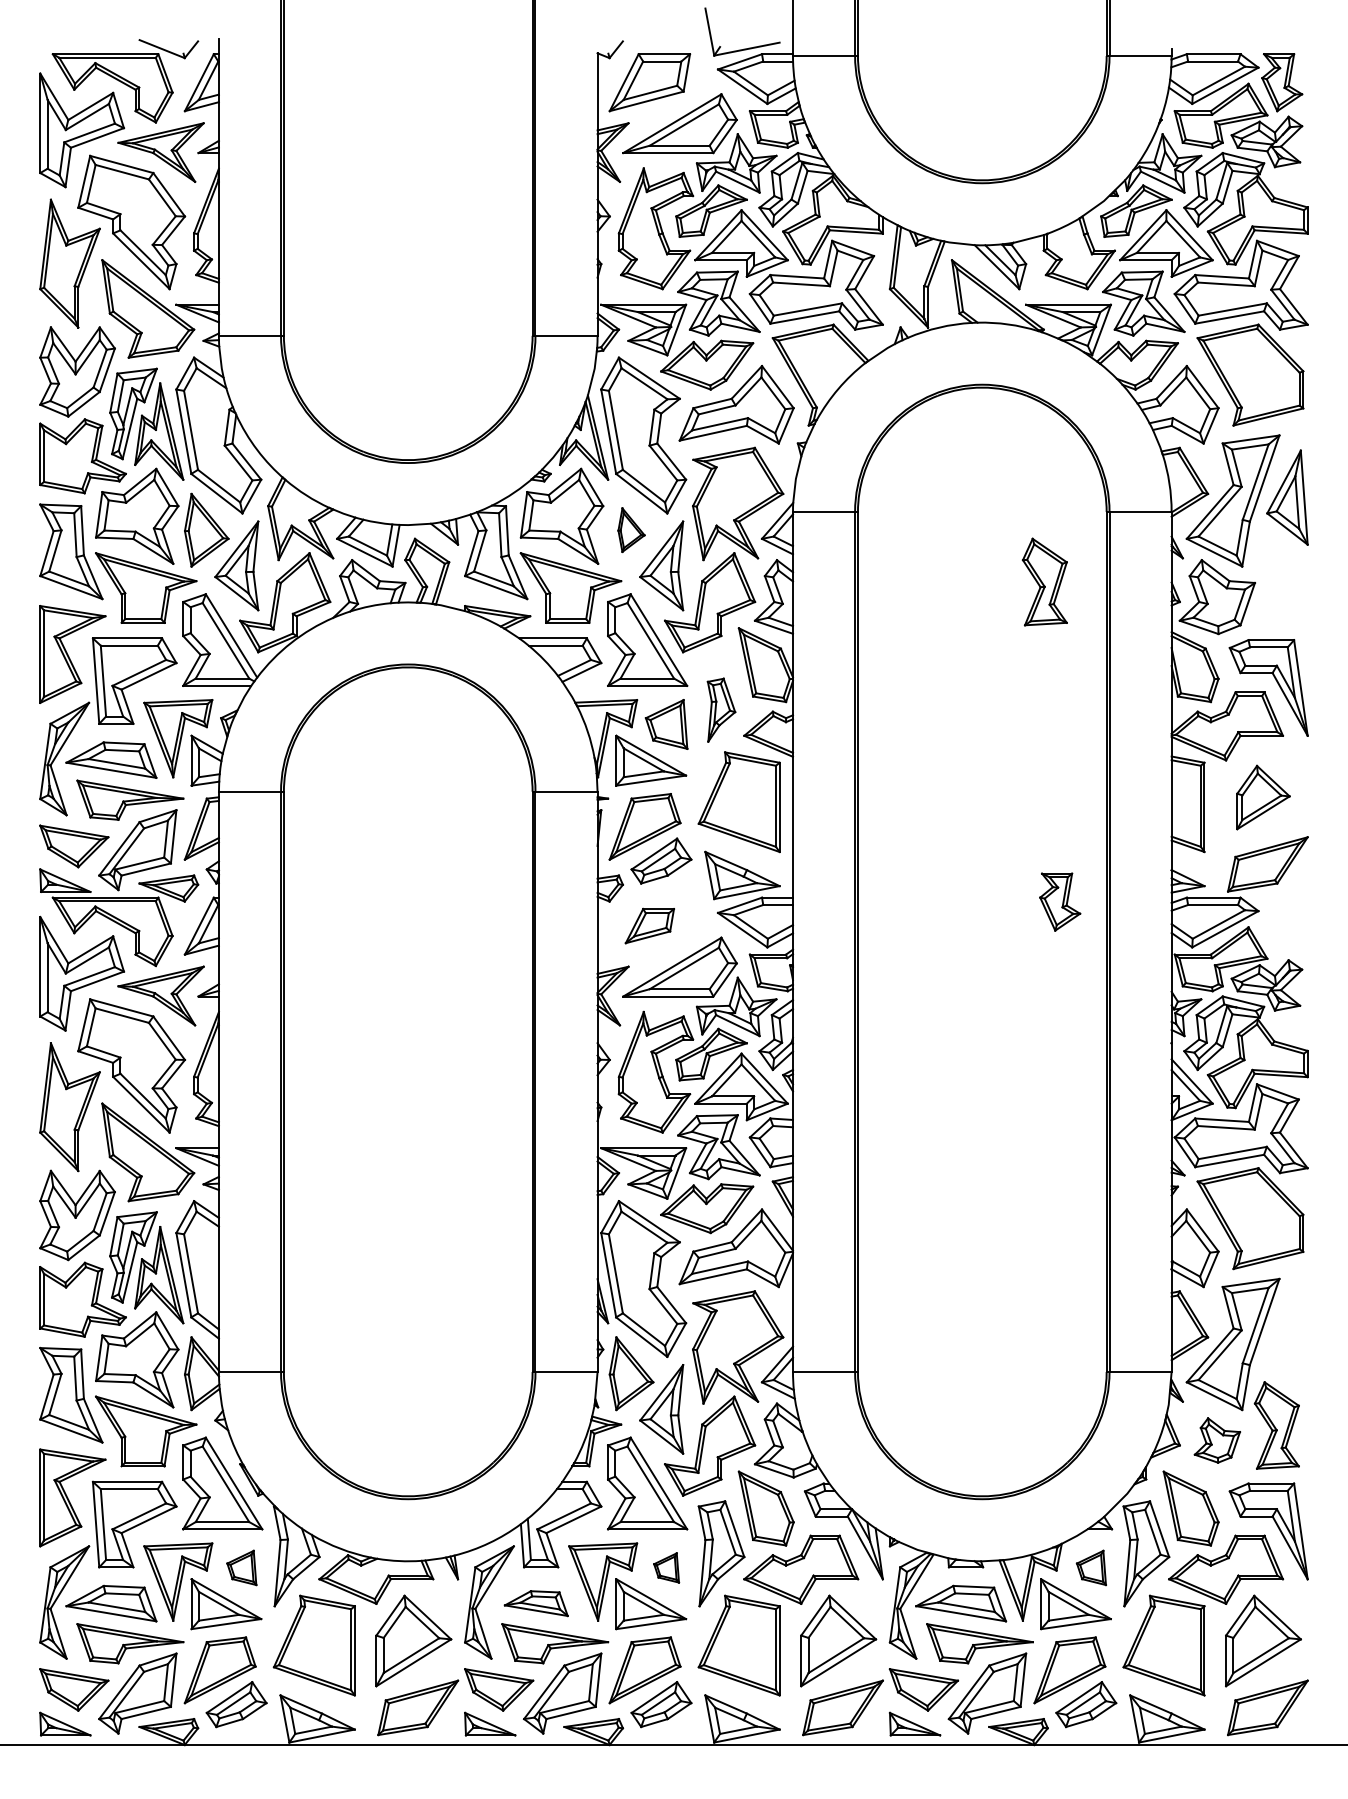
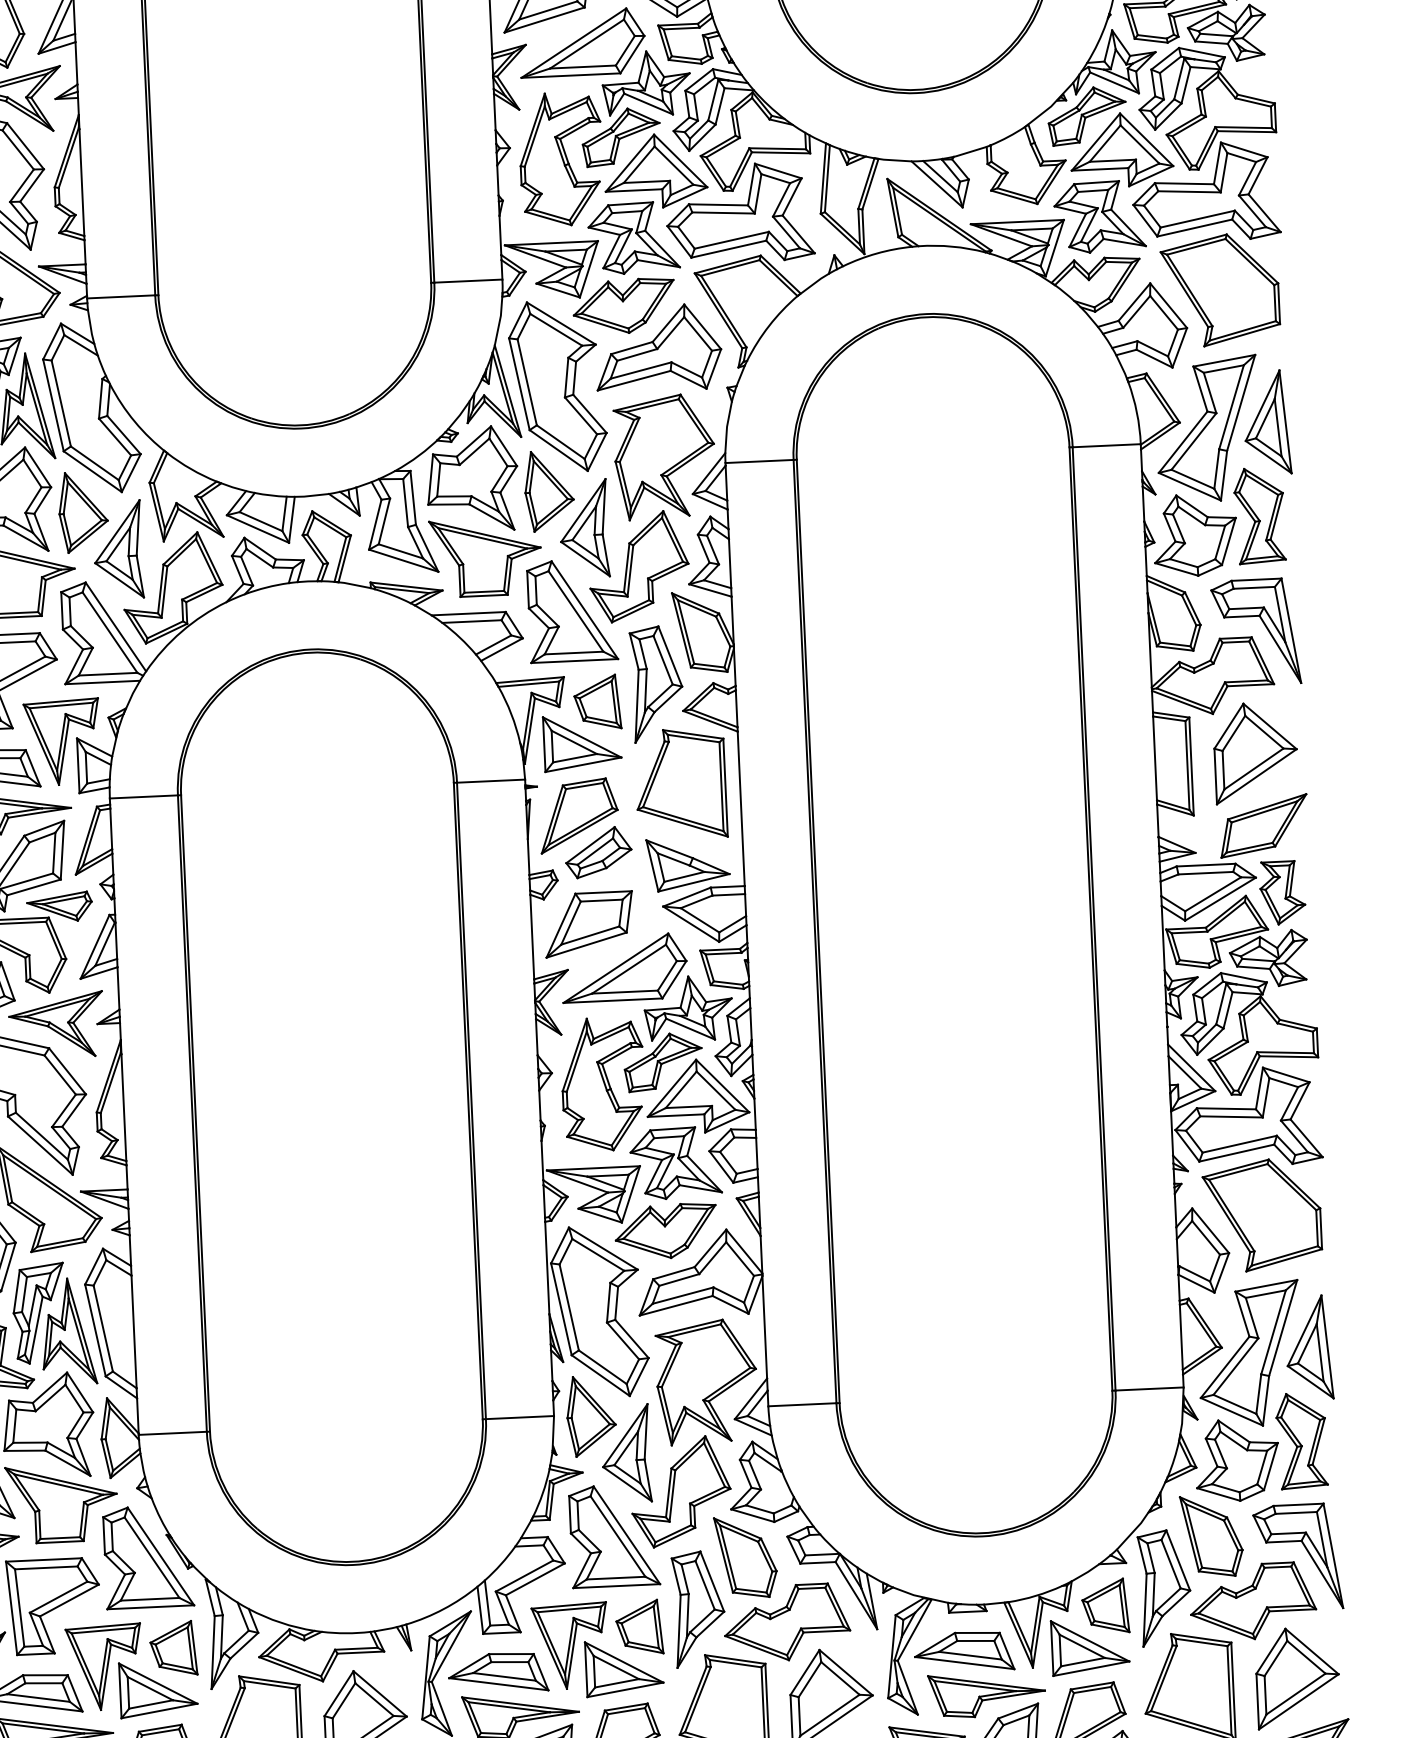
part: (631, 529) -> (549, 490), size x1.67
part: (1044, 581) -> (1259, 515), moved
part: (721, 709) -> (656, 683), size x1.67
part: (1263, 797) -> (1255, 752), size x1.43
part: (1060, 901) -> (1282, 892), moved
part: (649, 925) -> (588, 923), size x1.67
part: (1287, 1341) -> (1309, 1348), added
part: (1217, 1440) -> (1237, 1460), size x1.67
part: (241, 1567) -> (173, 1648), size x1.43
part: (666, 1567) -> (639, 1627), size x1.67
part: (1091, 1567) -> (1105, 1605), size x1.43
part: (536, 1603) -> (498, 1672), size x1.43

